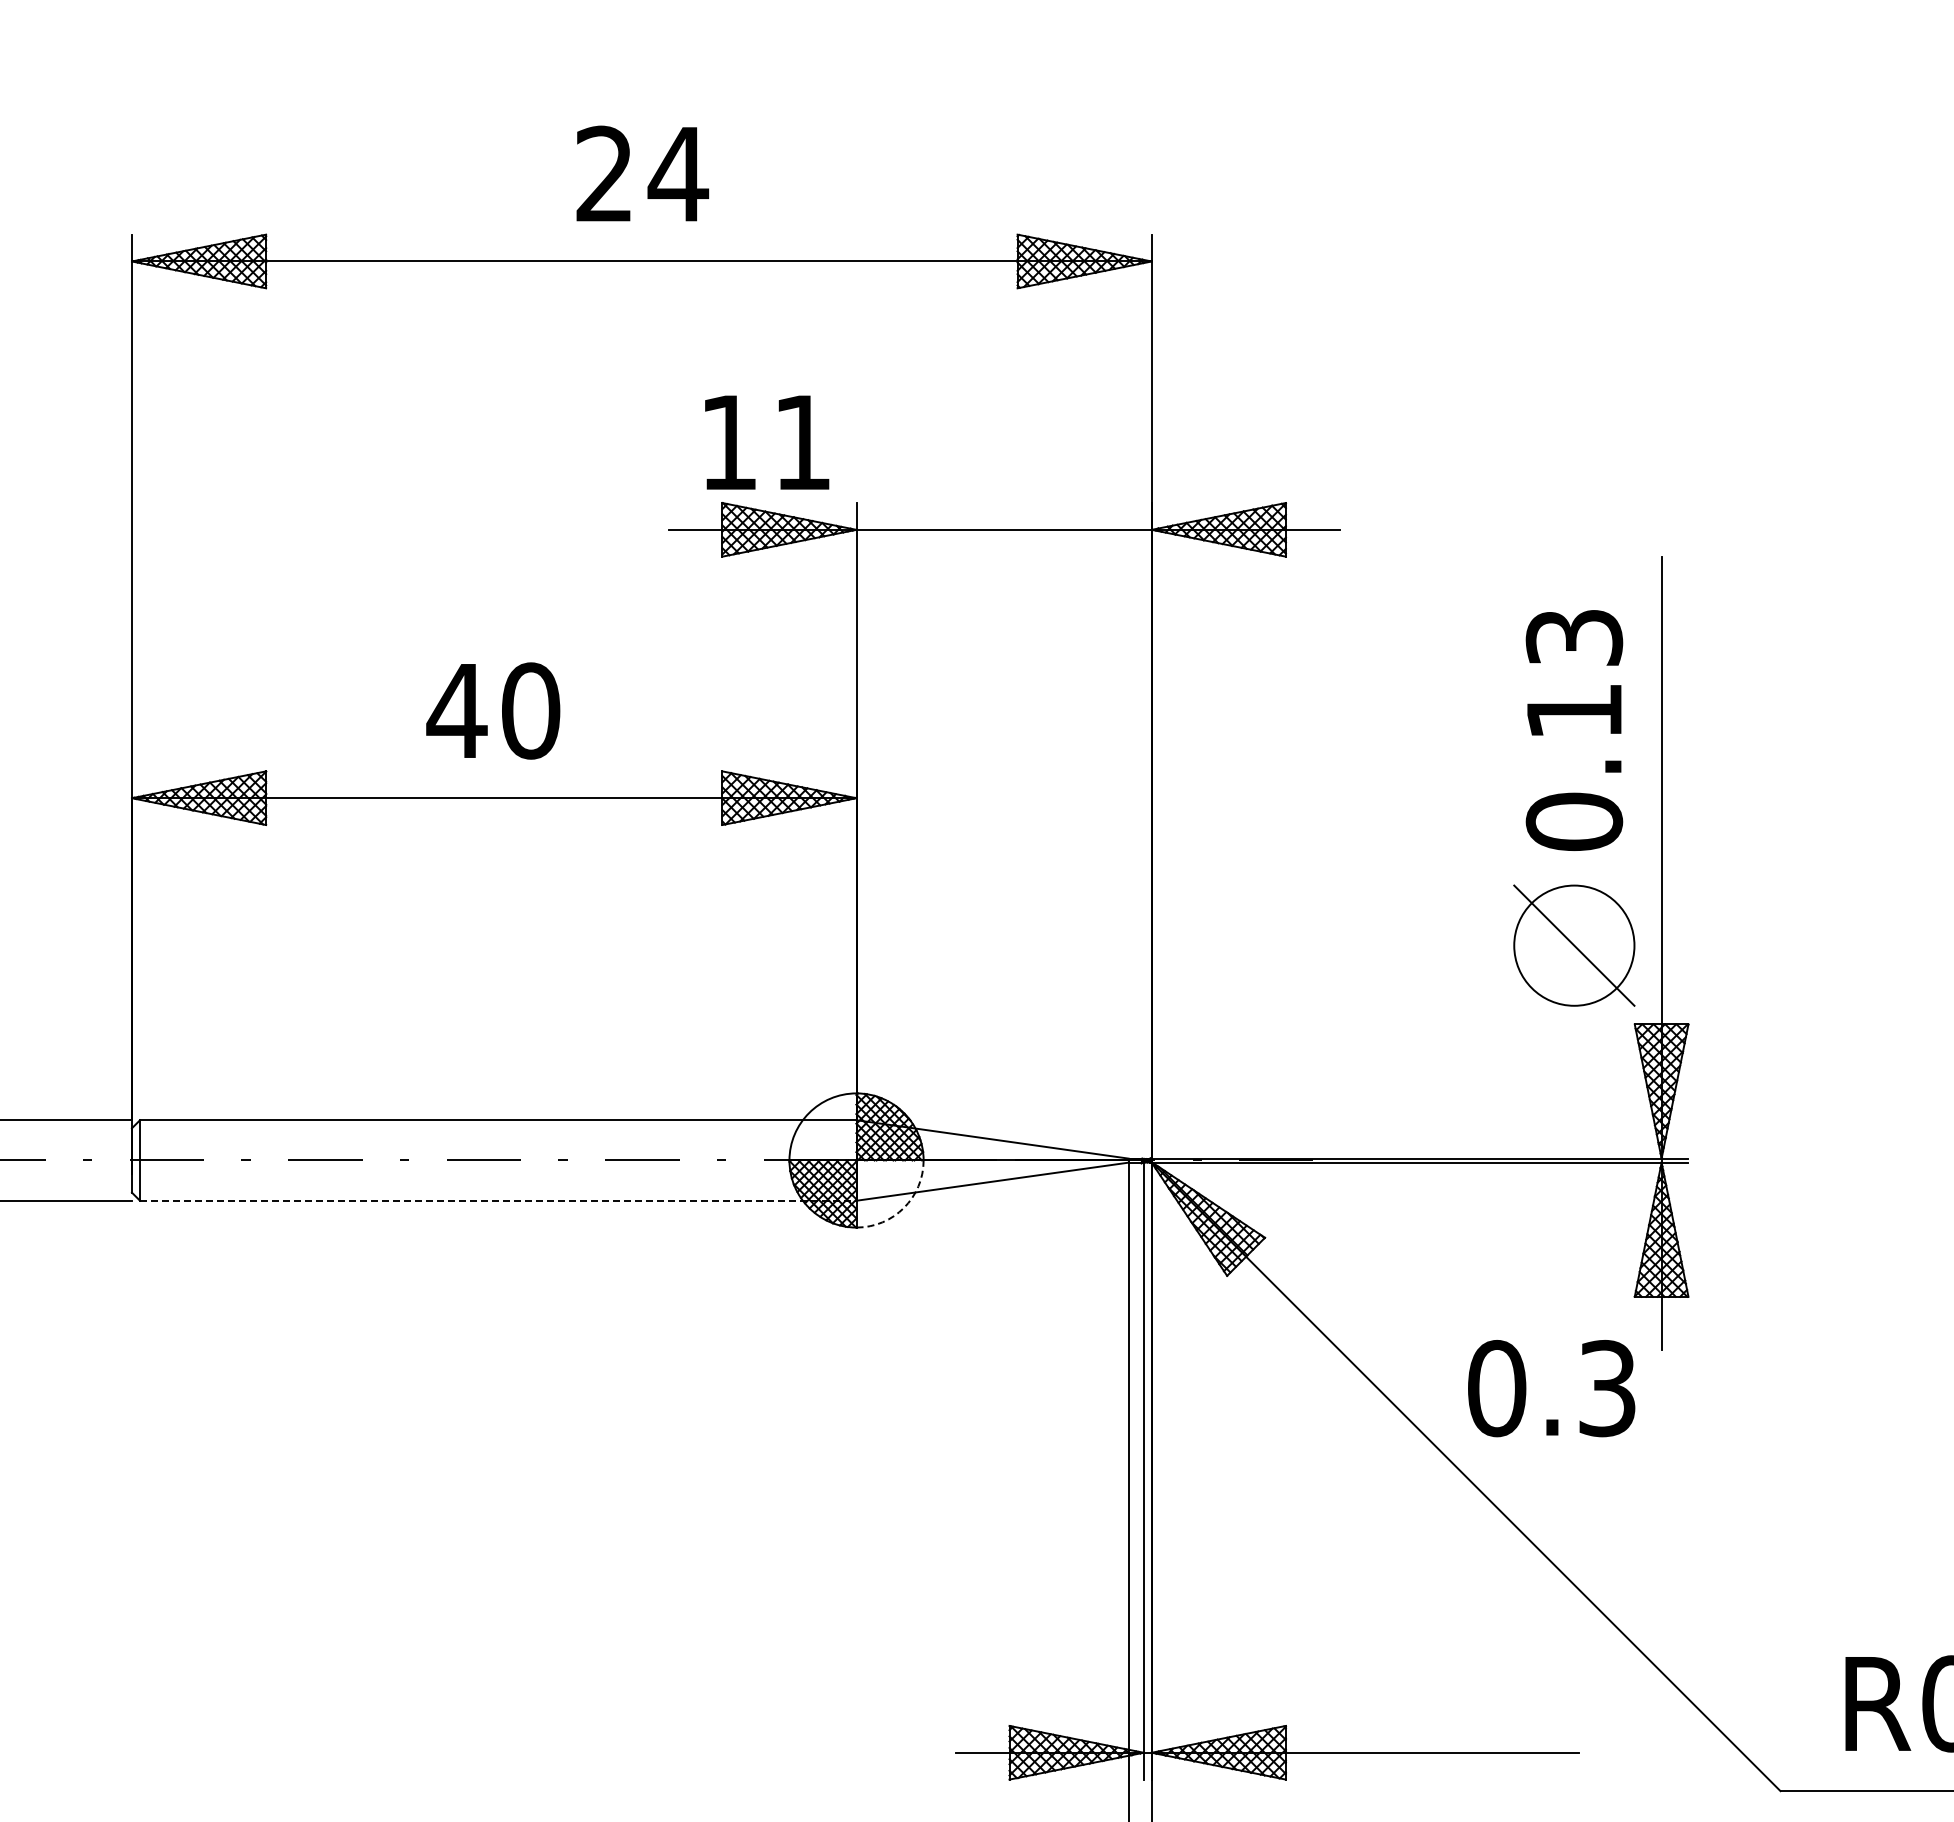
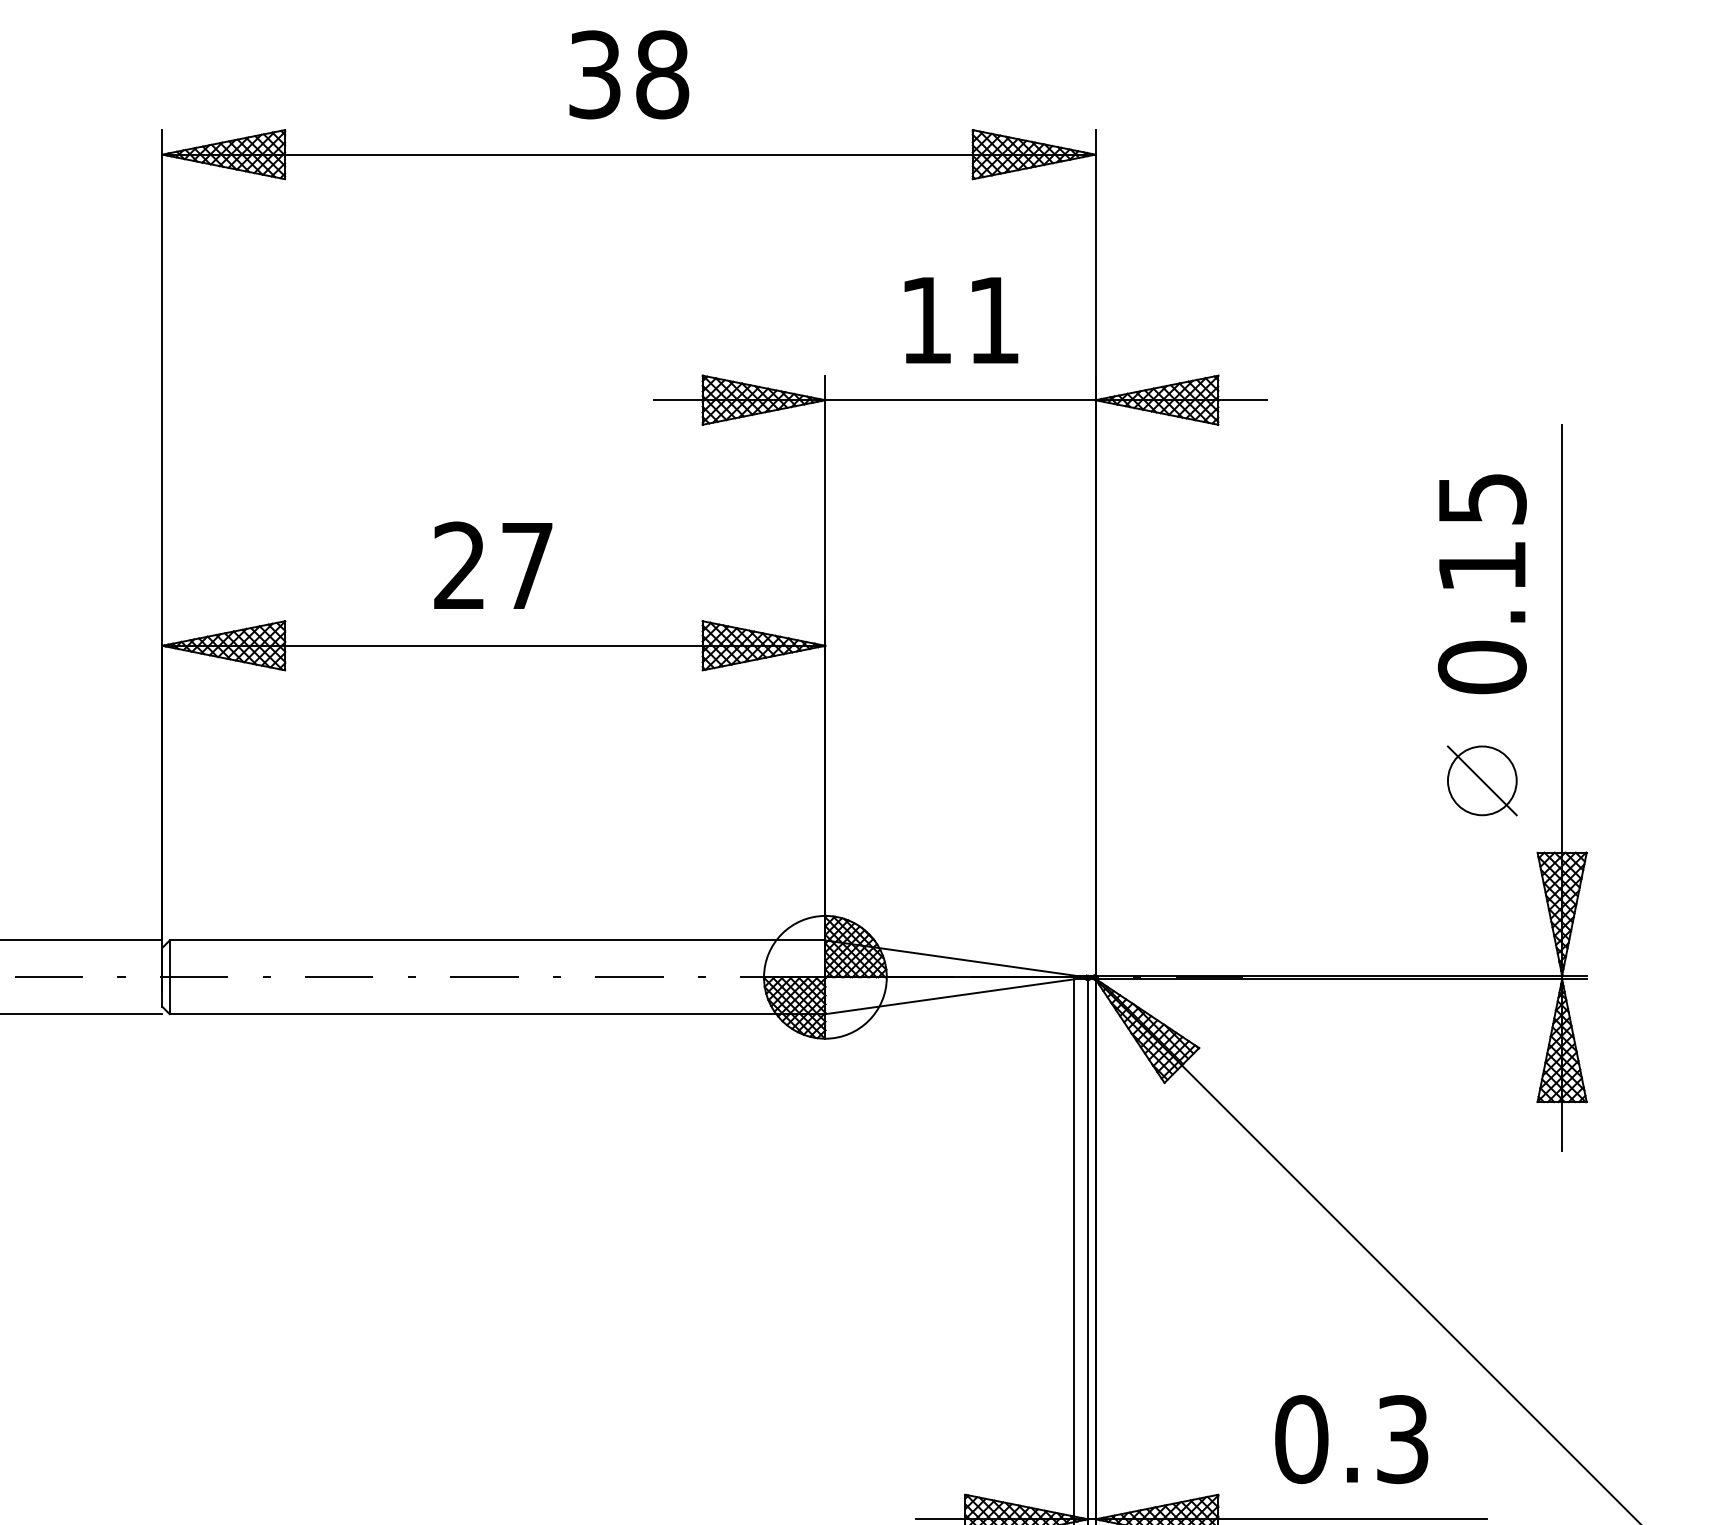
text: (642, 173) -> (629, 74), 24 -> 38
text: (767, 442) -> (961, 320), moved
text: (1573, 637) -> (1481, 498), 0.13 -> 0.15
text: (493, 710) -> (493, 565), 40 -> 27
part: (1574, 945) -> (1482, 780), size x0.62
line: (498, 1200) -> (497, 1013), dashed -> solid
arc: (903, 1207) -> (868, 1020), dashed -> solid
text: (1551, 1388) -> (1351, 1439), moved

